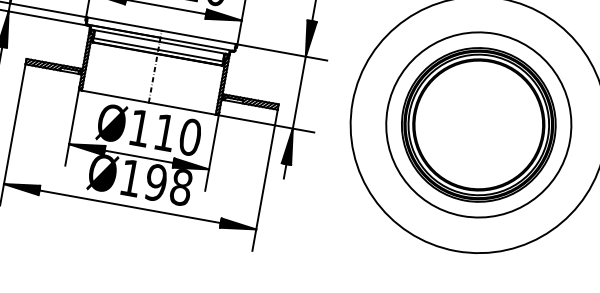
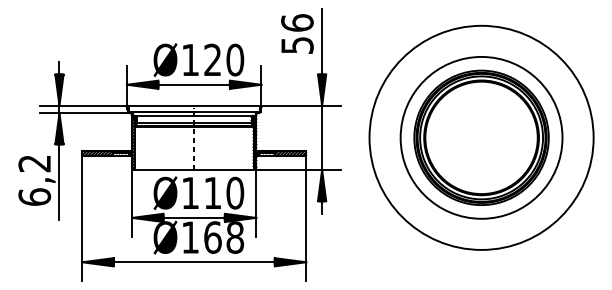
text: (155, 182) -> (212, 237), Ø198 -> Ø168

